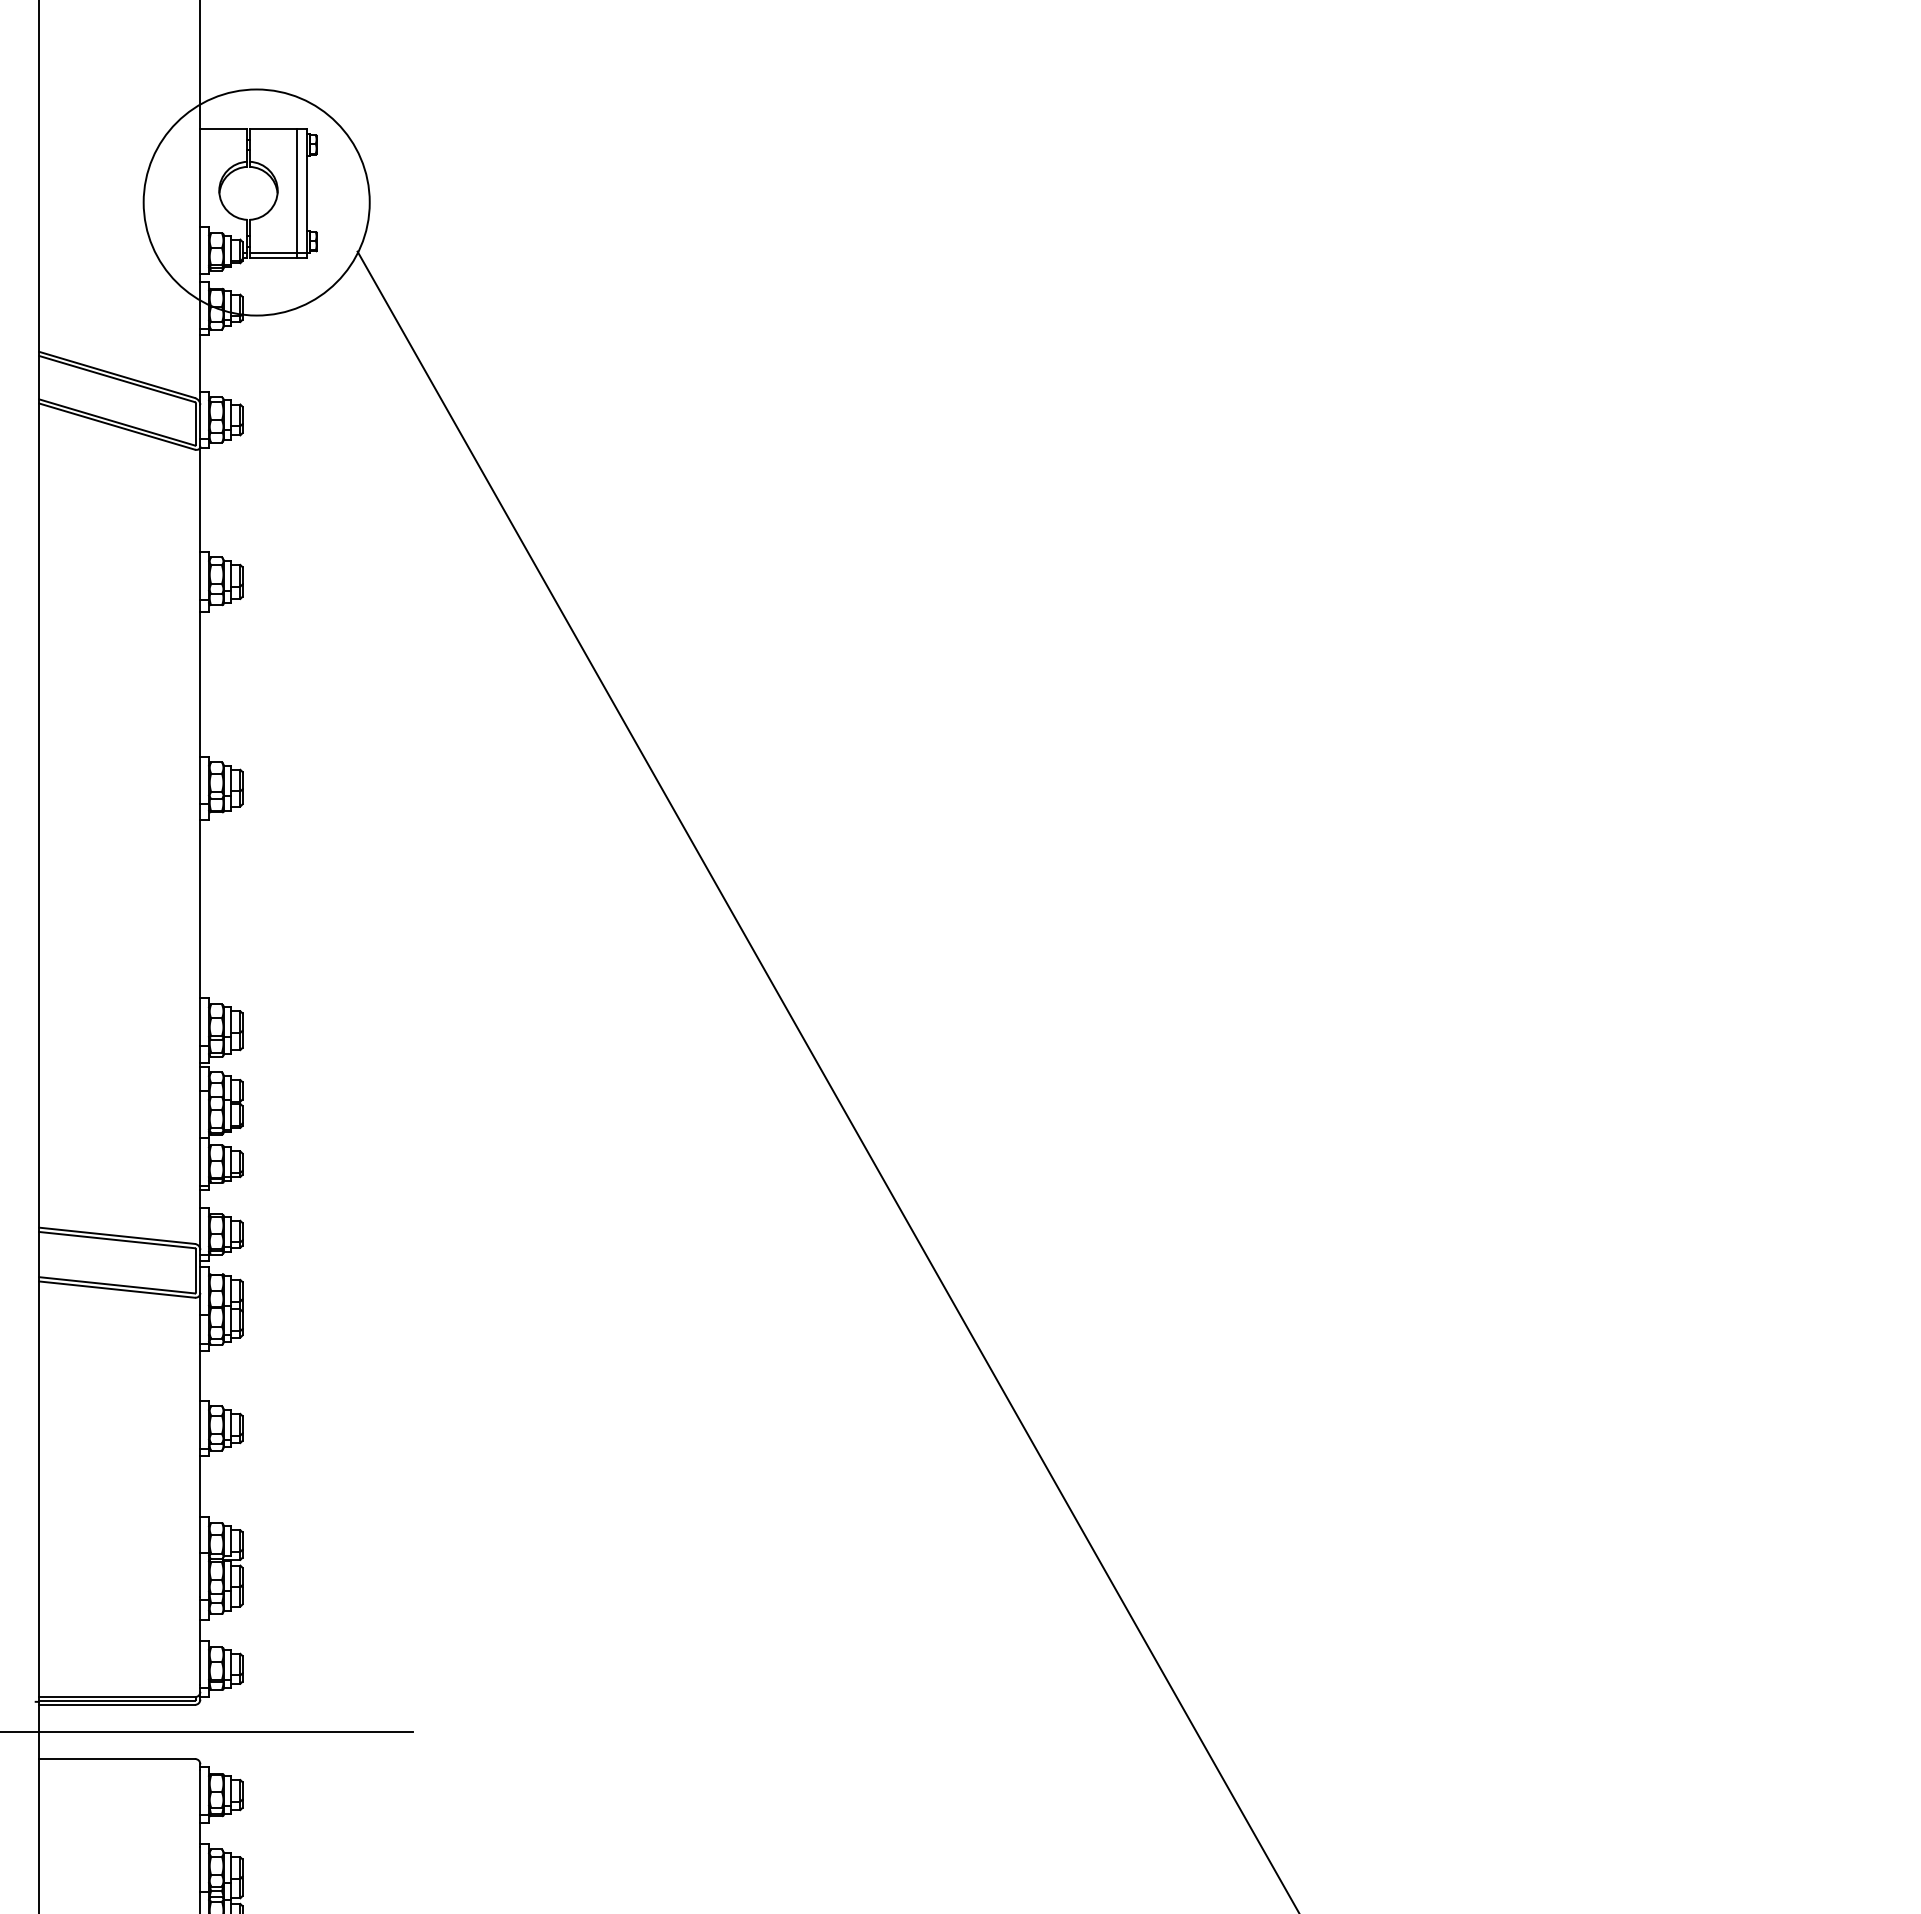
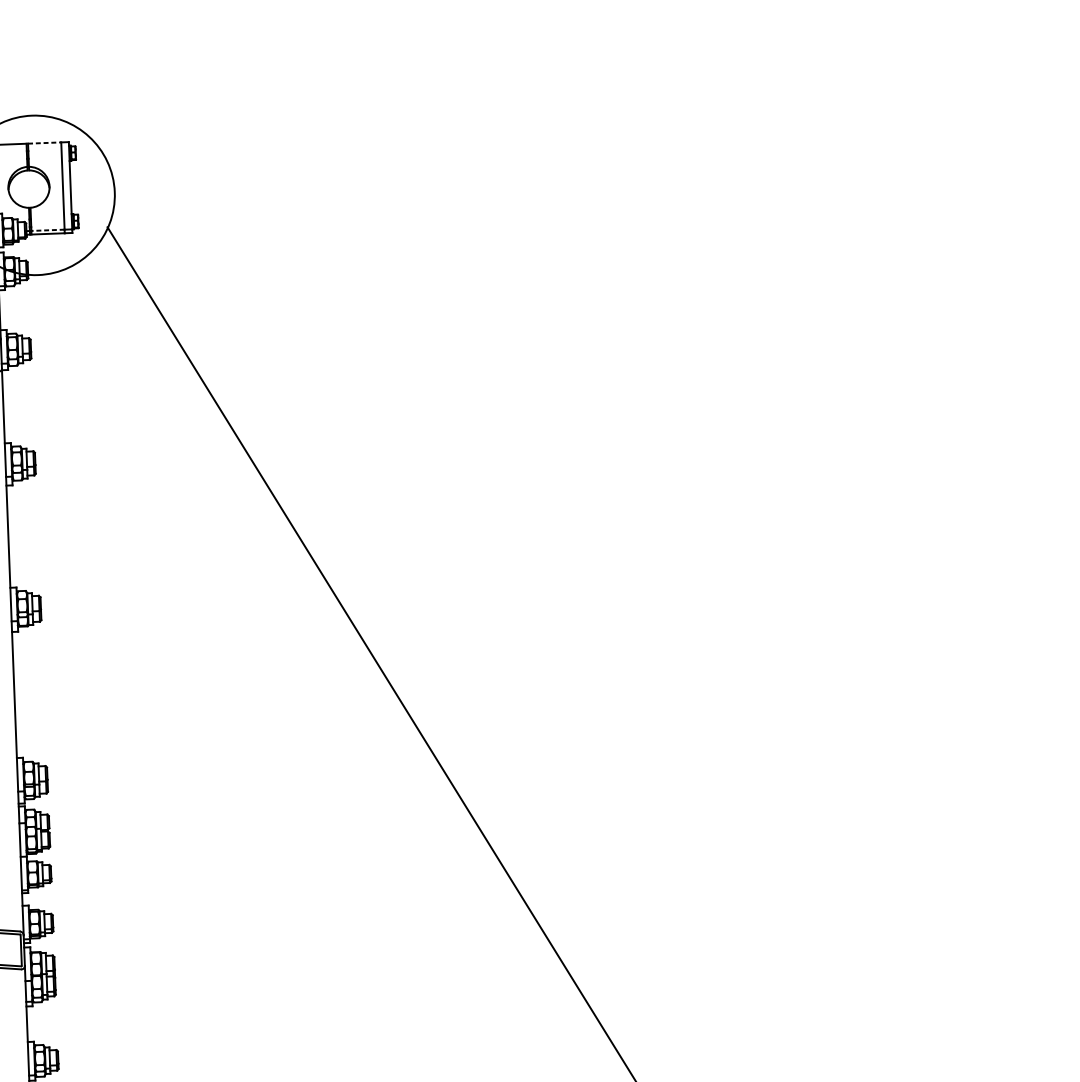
line: (273, 128) -> (44, 142), solid -> dashed
line: (273, 252) -> (48, 230), solid -> dashed

